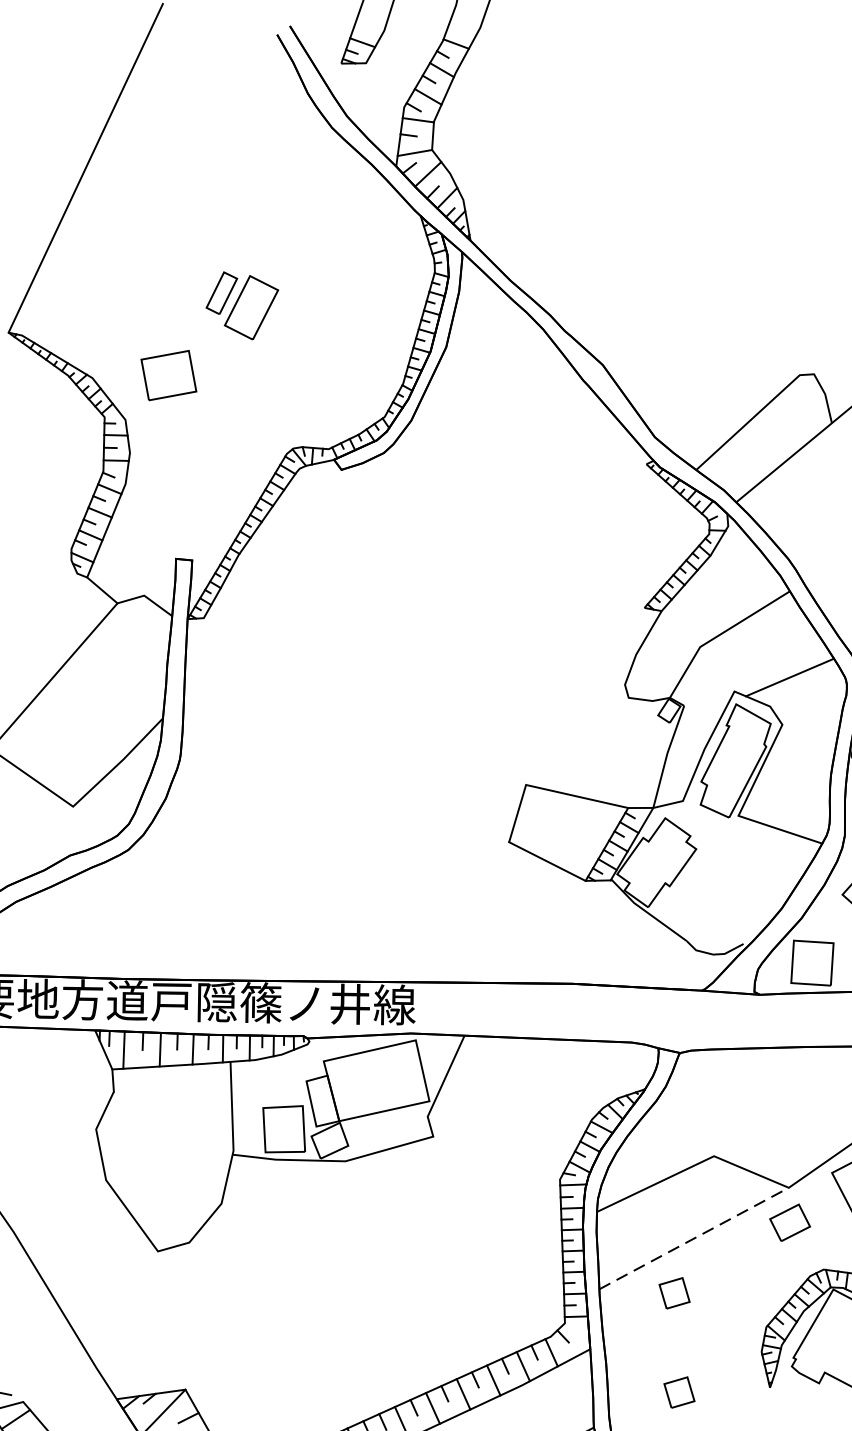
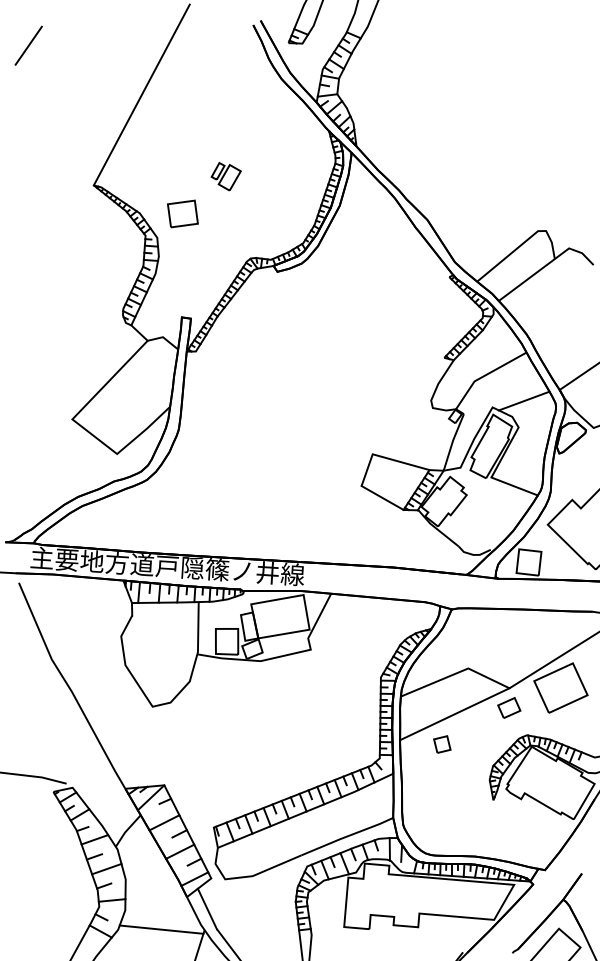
part: (241, 305) -> (225, 176), size x0.71
line: (693, 1239) -> (454, 714), dashed -> solid
part: (679, 1392) -> (442, 800), removed

